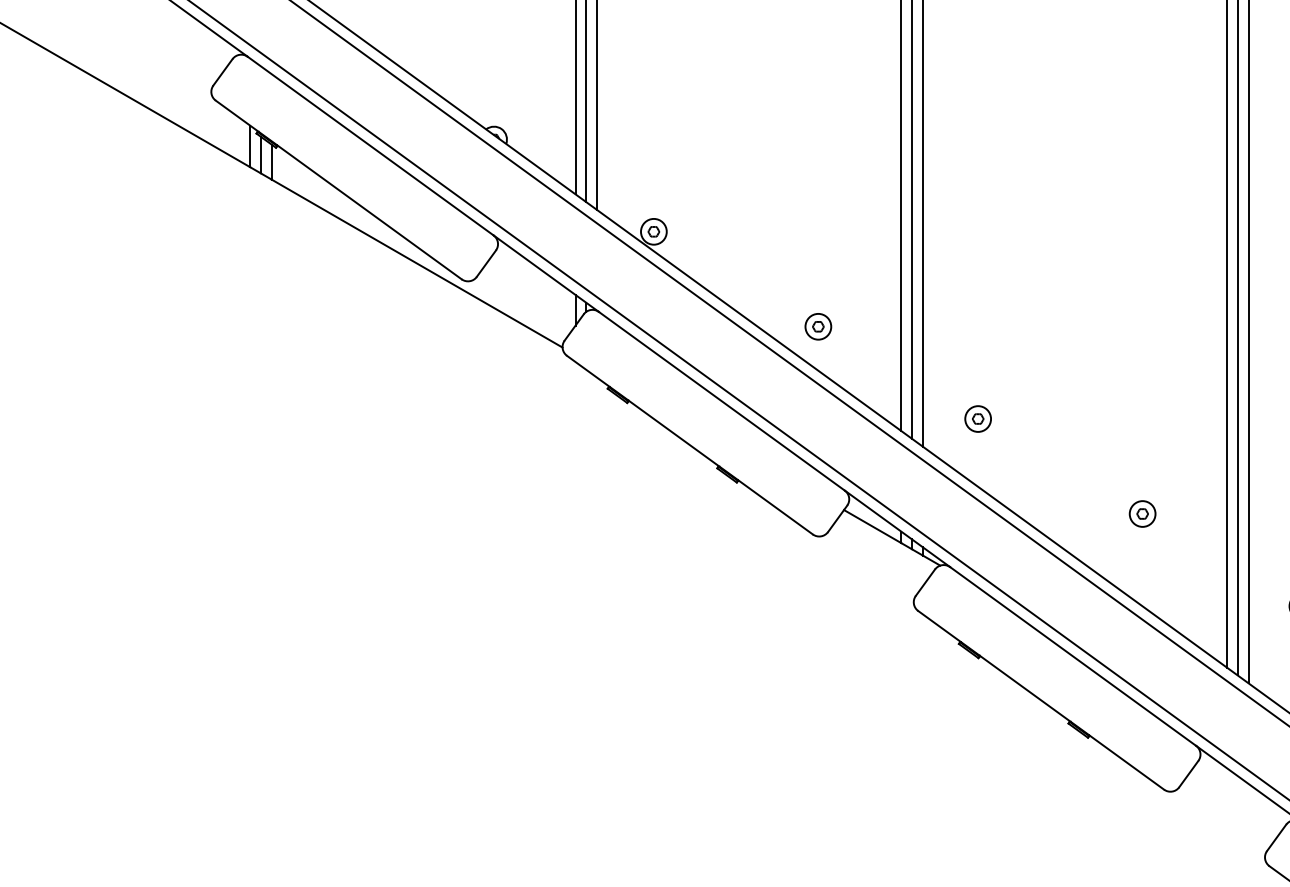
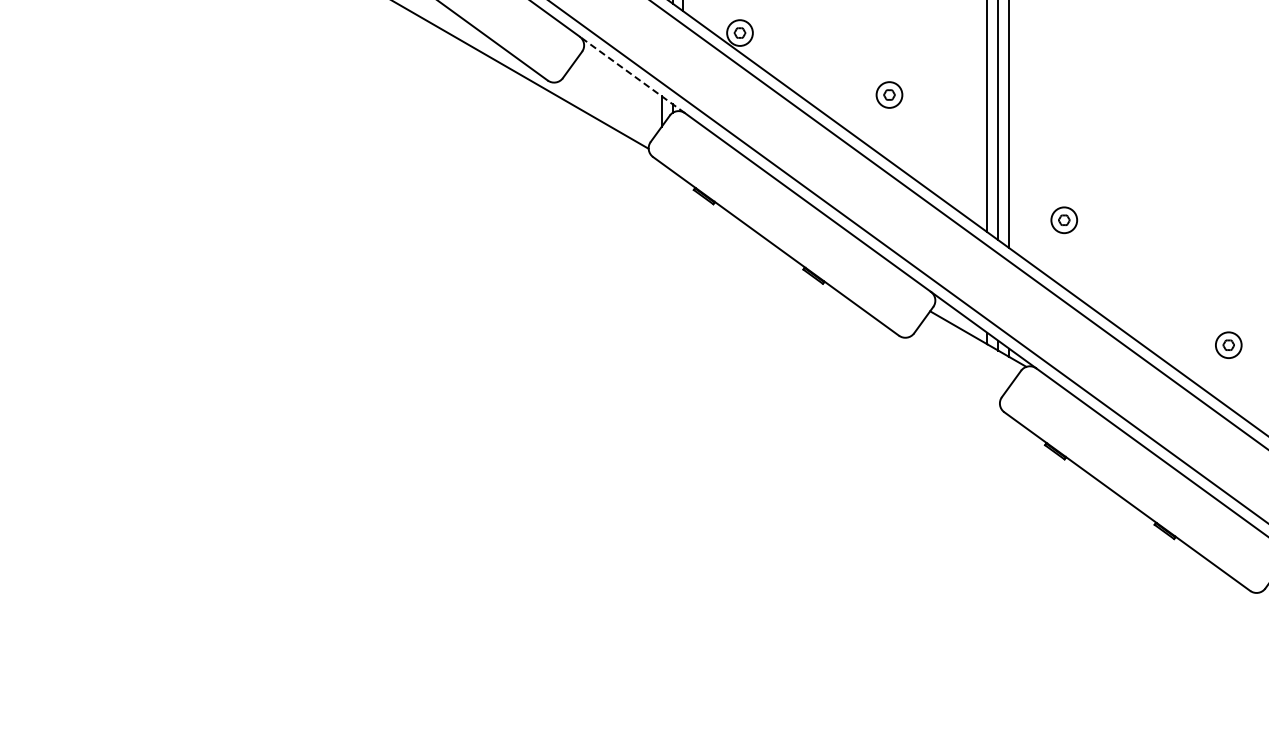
line: (545, 273) -> (631, 74), solid -> dashed
part: (818, 326) -> (889, 94), moved
part: (1142, 513) -> (1228, 344), moved

